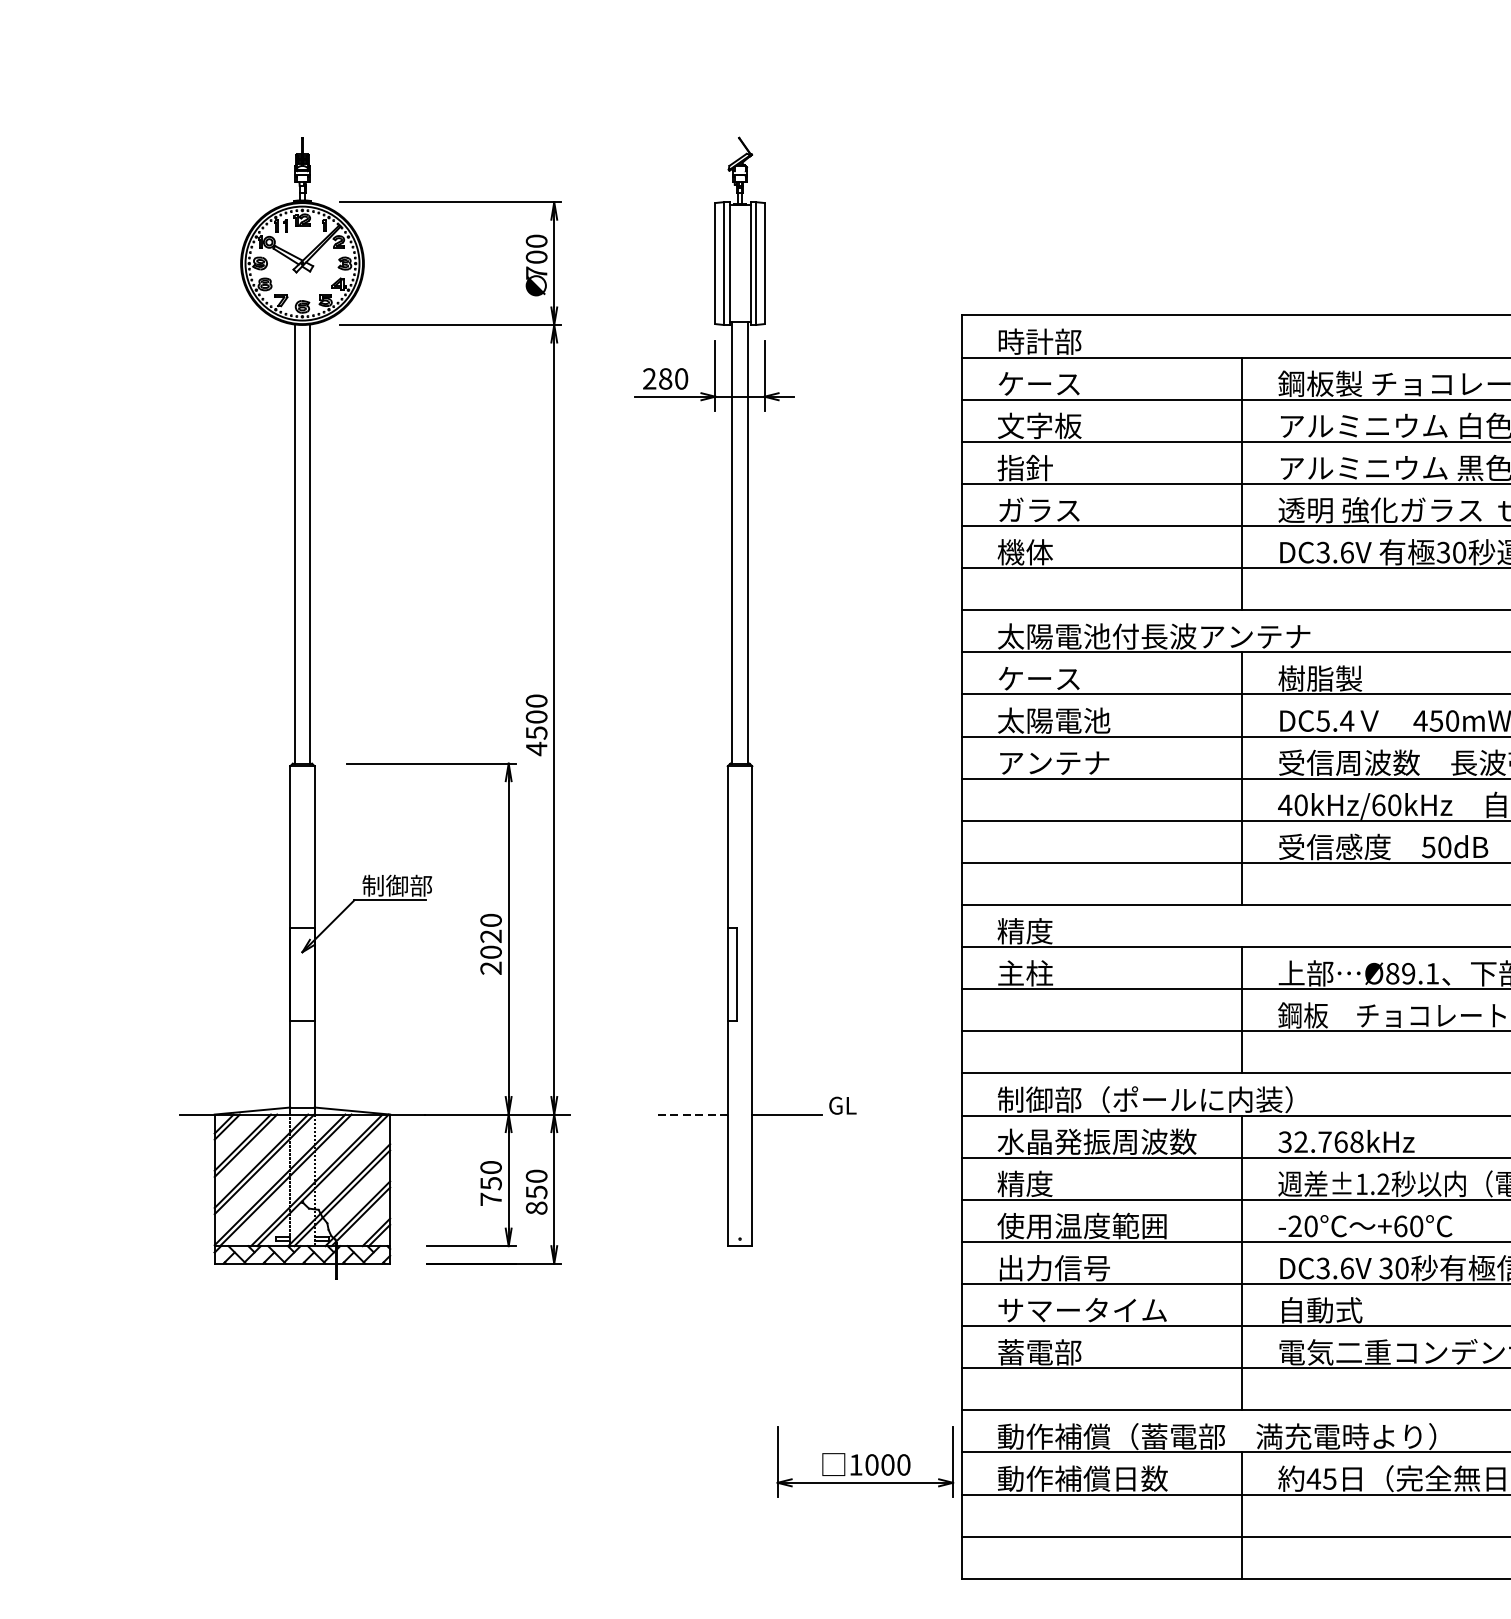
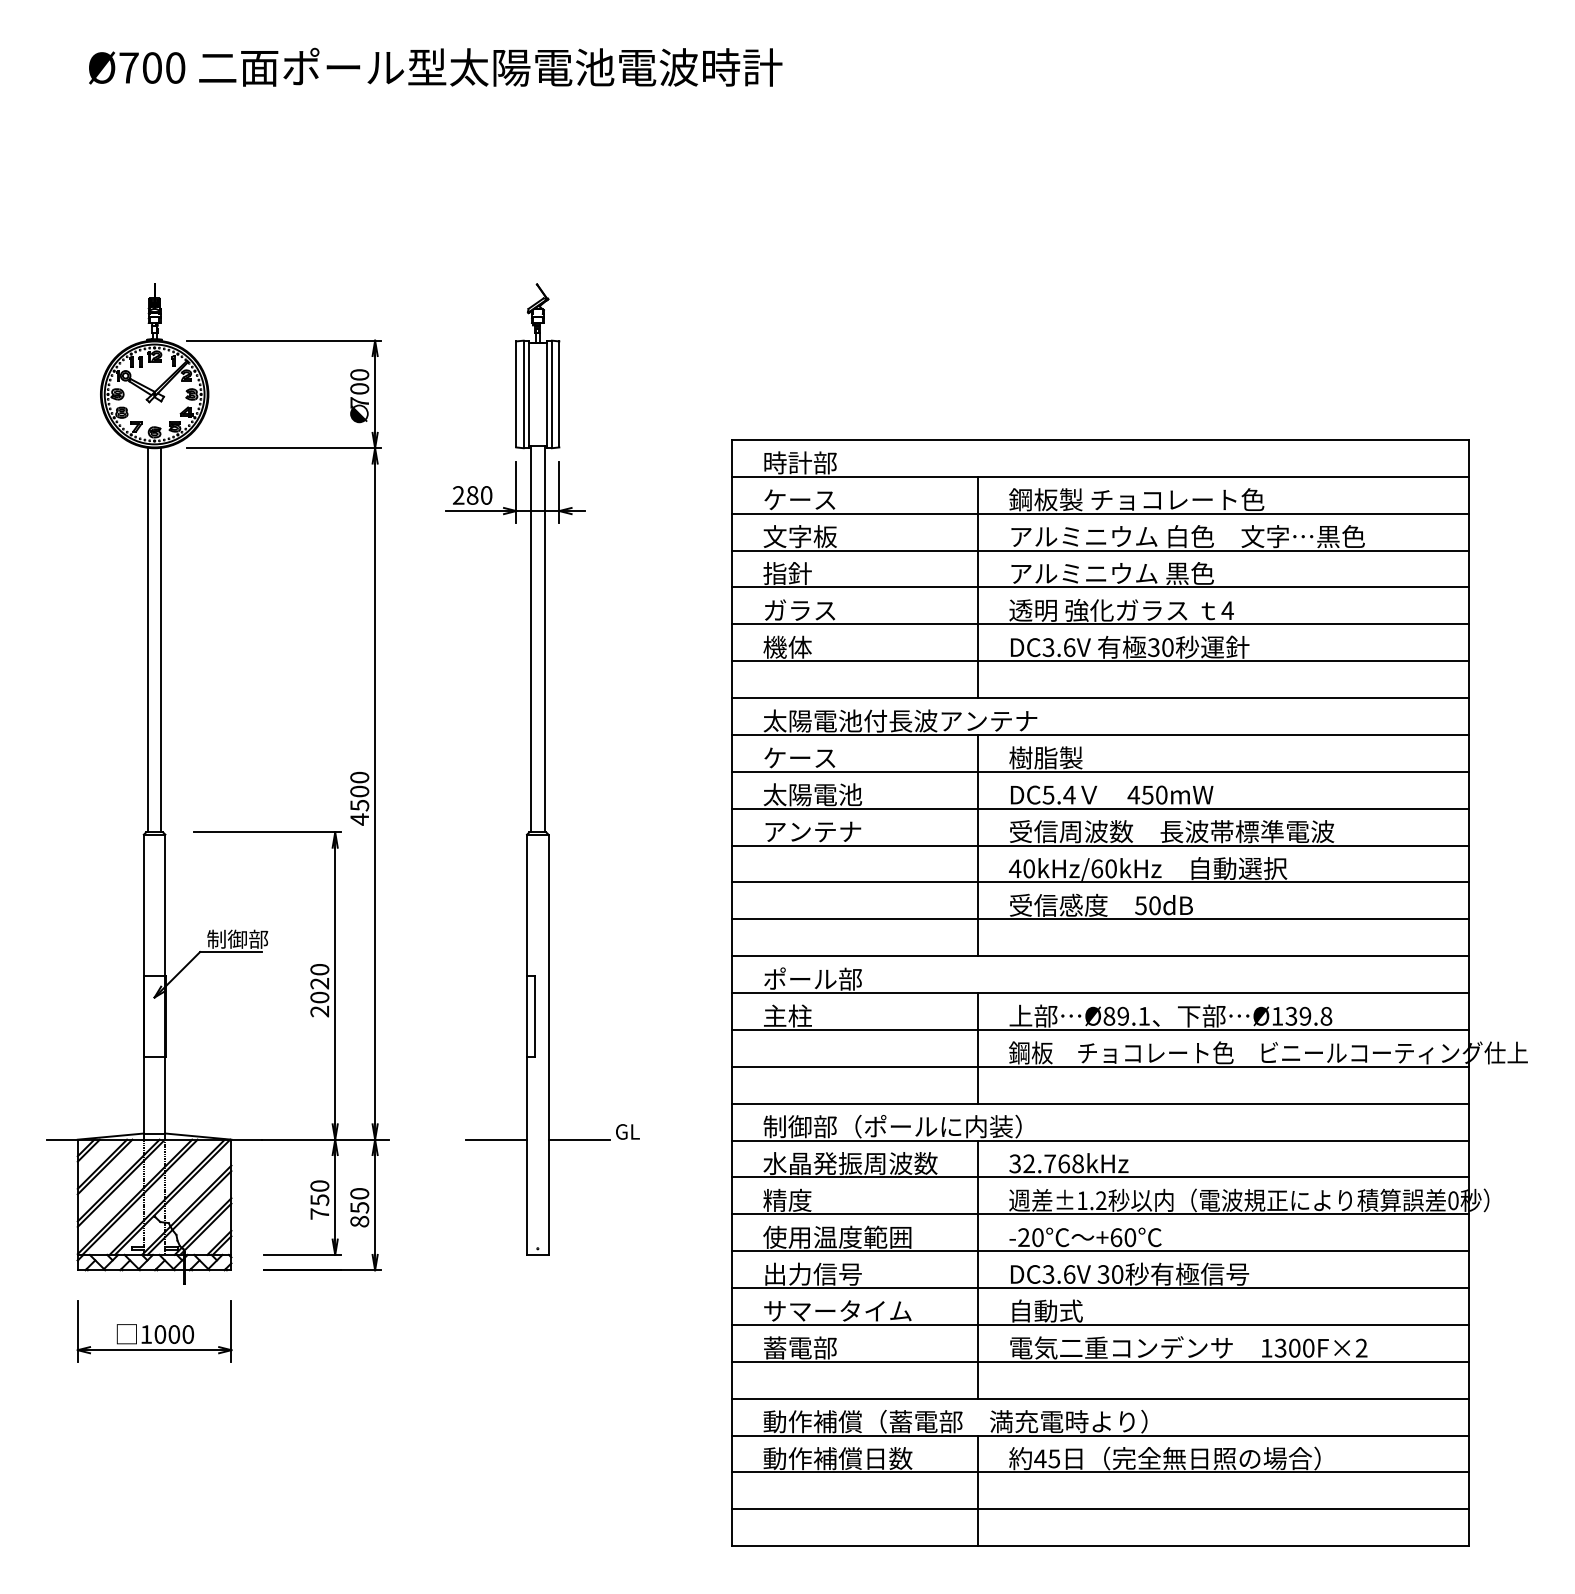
text: (1053, 930) -> (812, 978), 精度 -> ポール部
line: (692, 1114) -> (496, 1139), dashed -> solid
part: (865, 1461) -> (154, 1331), moved

